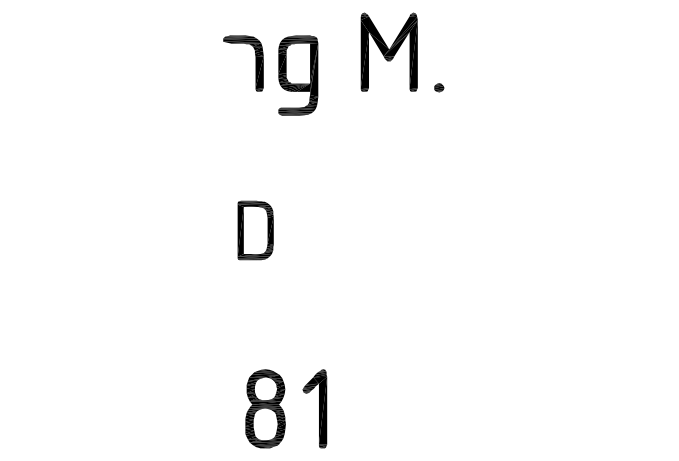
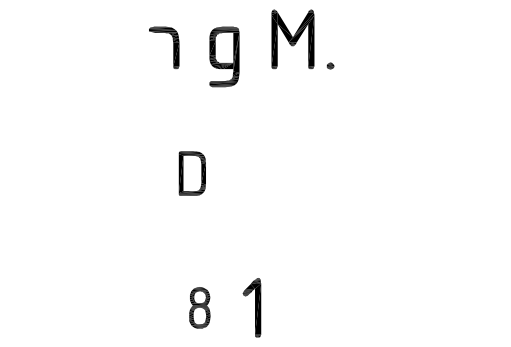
part: (255, 63) -> (173, 47), moved
part: (265, 408) -> (199, 307), size x0.7
part: (314, 408) -> (251, 307), moved

